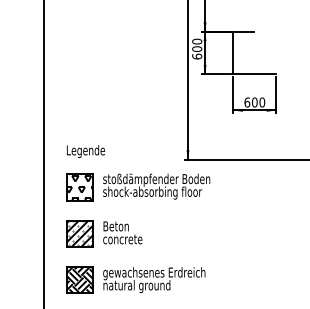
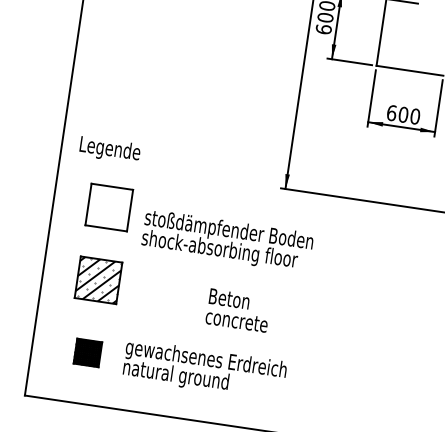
text: (86, 151) -> (110, 150), moved
text: (156, 186) -> (227, 241), moved
hatch: (79, 188) -> (108, 209), removed
text: (122, 232) -> (237, 309), moved
part: (79, 279) -> (87, 351), size x0.6

